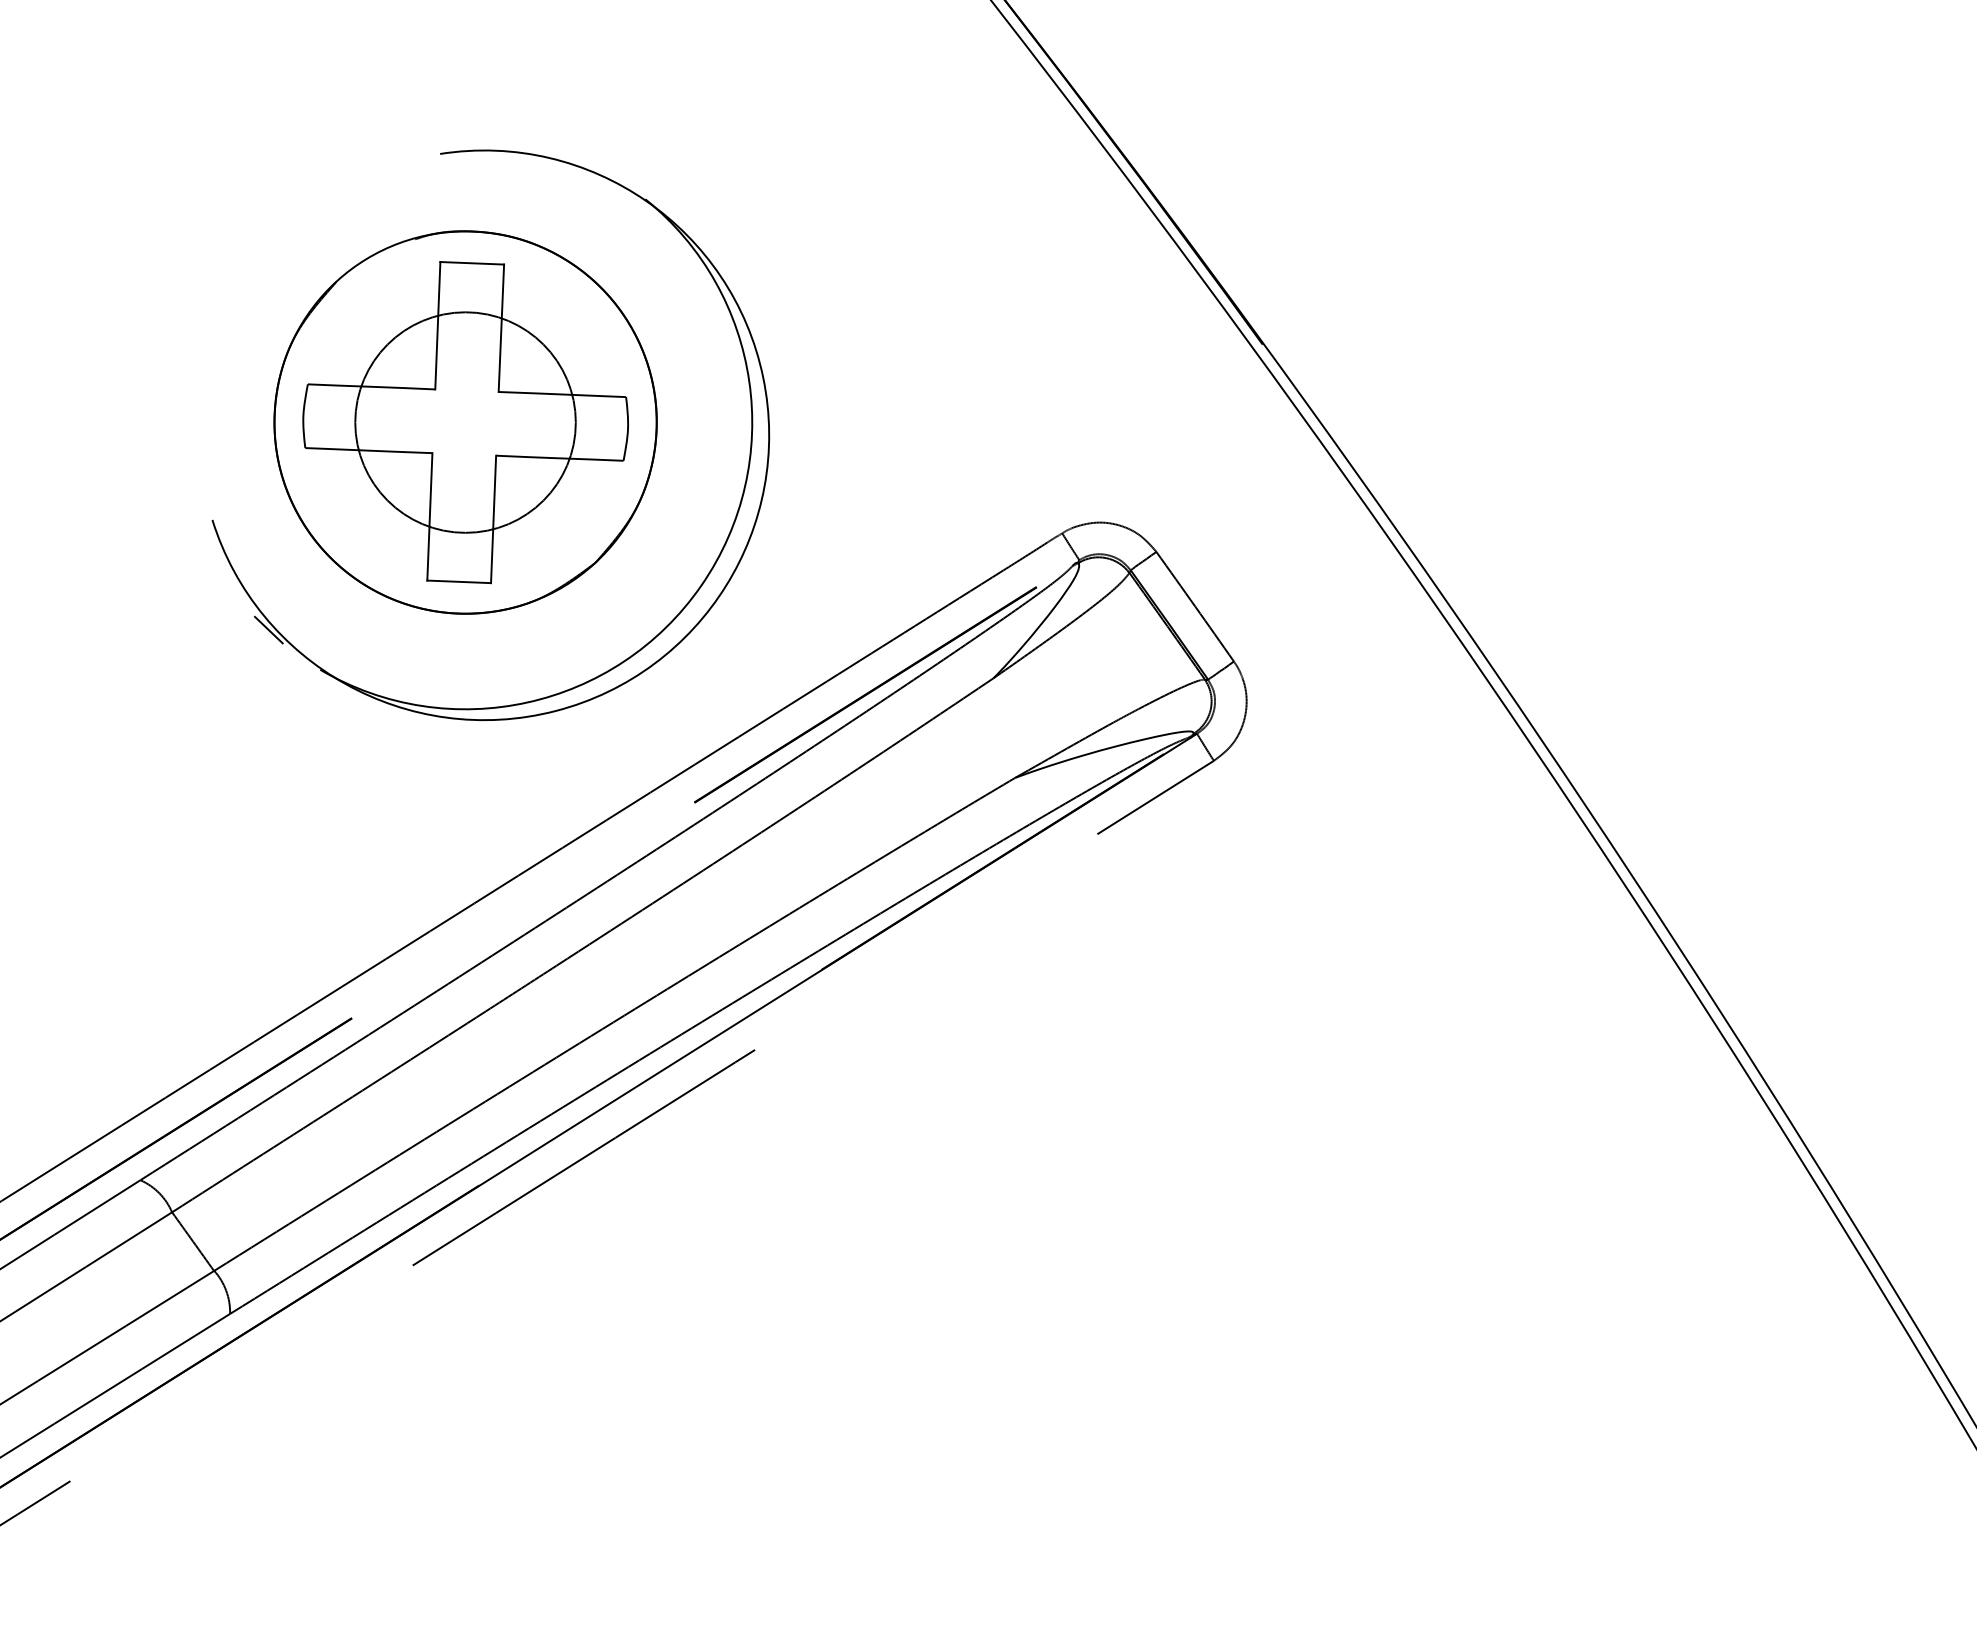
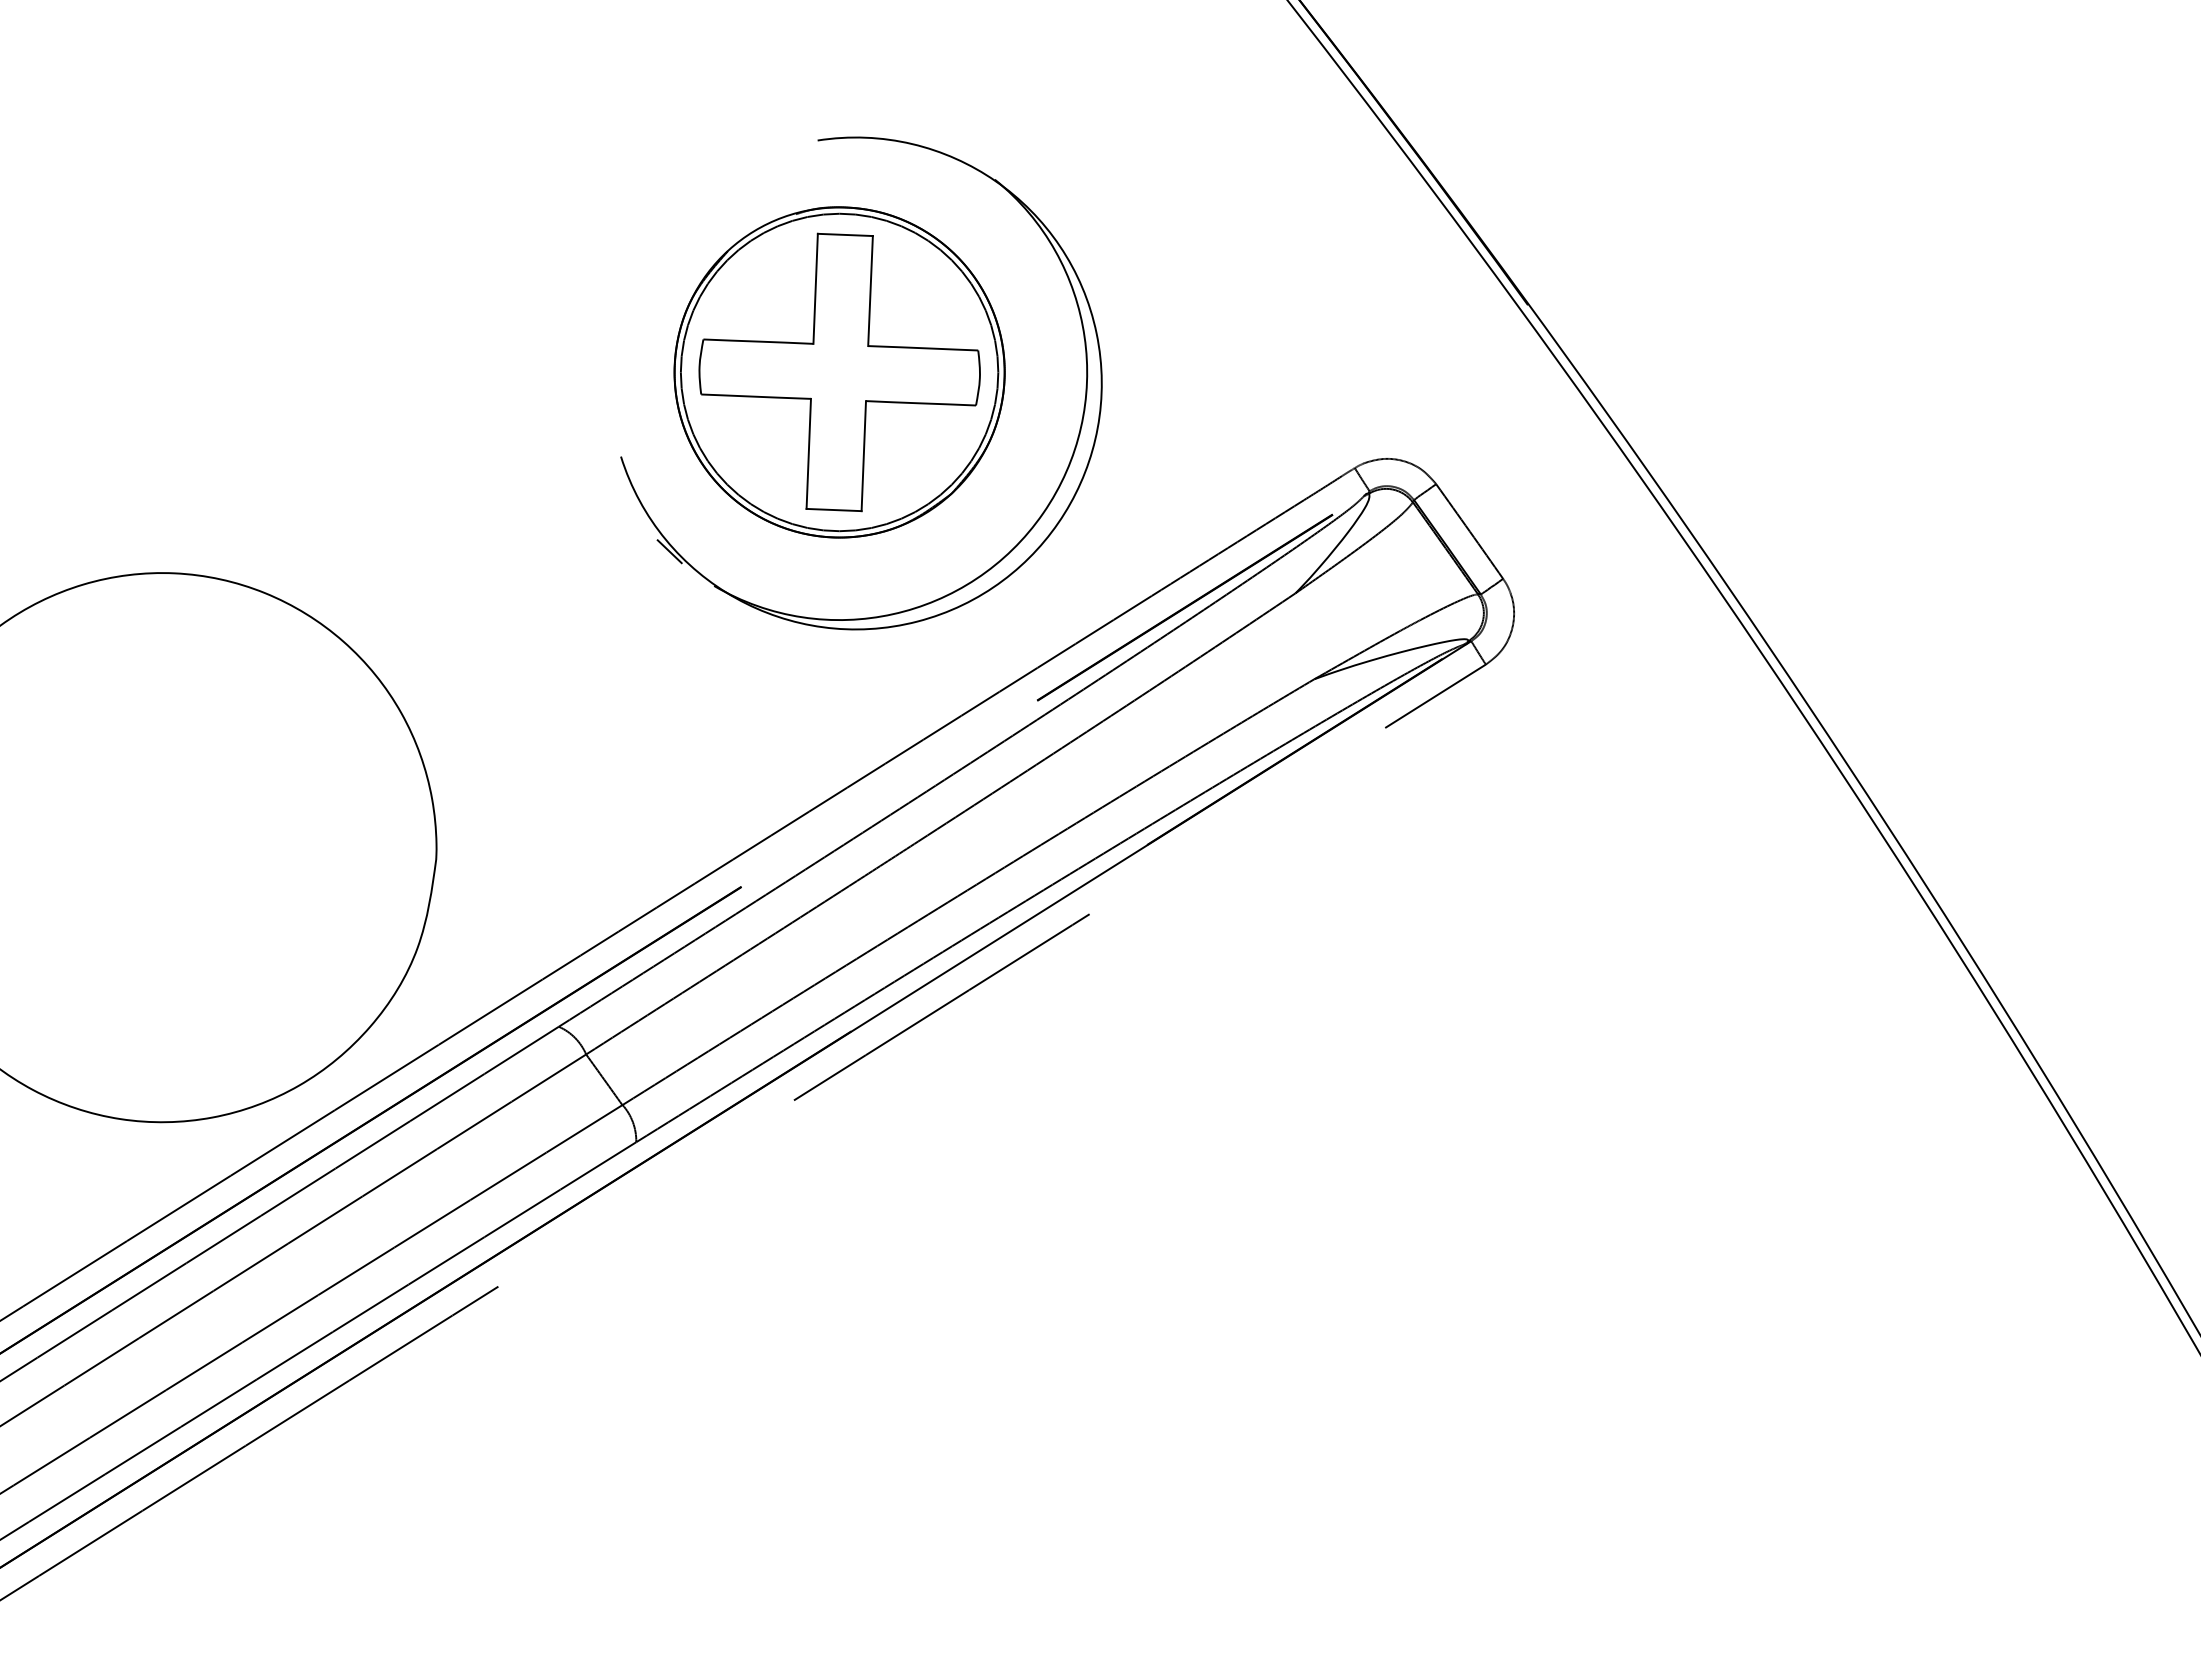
circle: (465, 422) -> (839, 372), size x1.67

